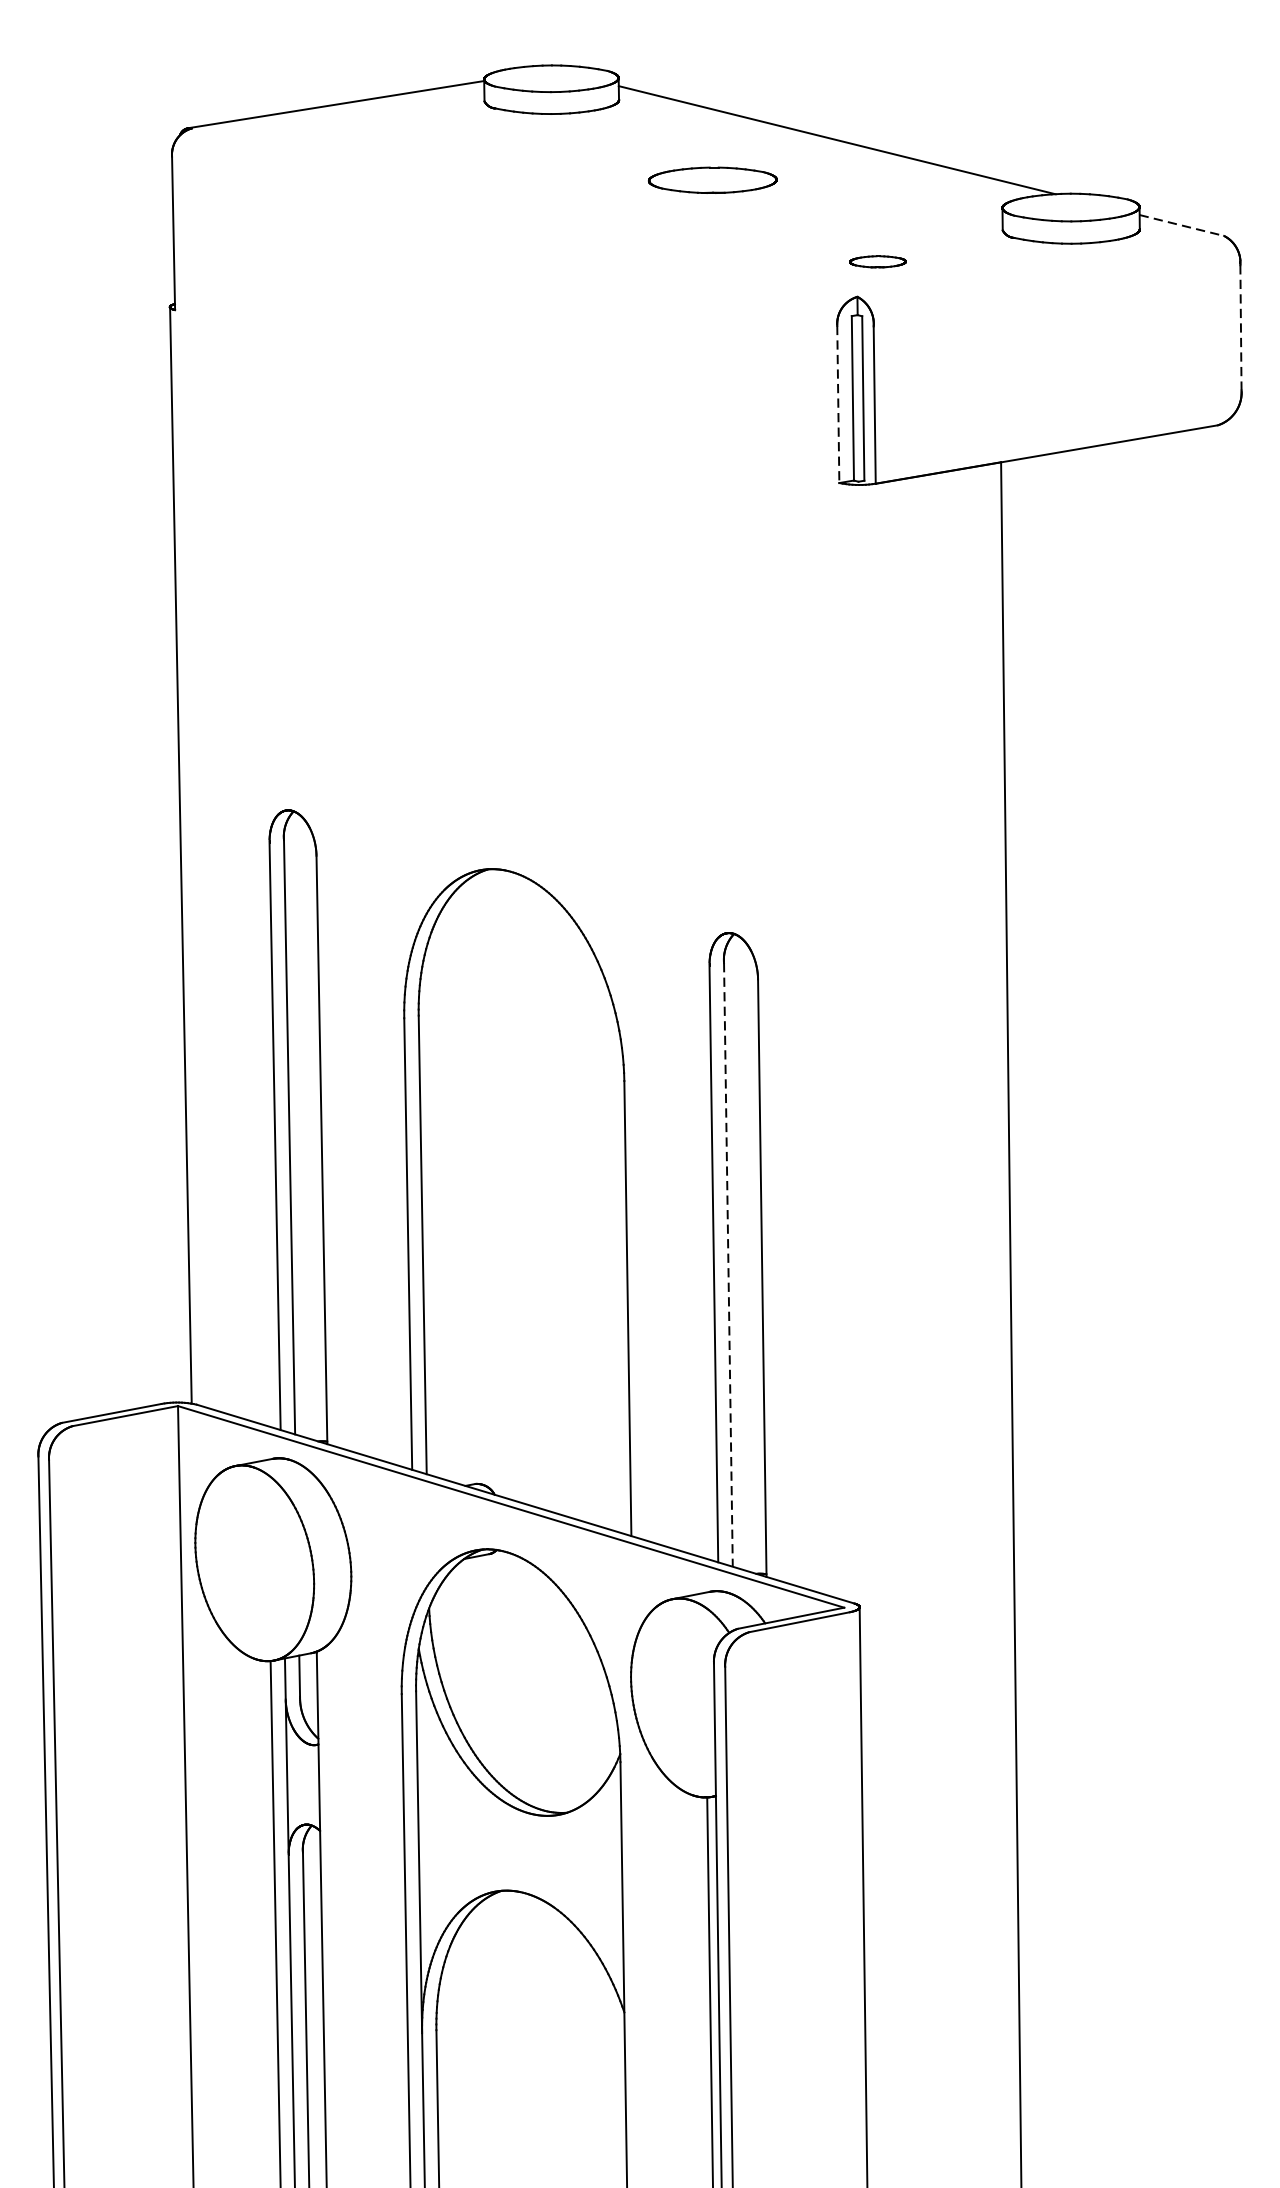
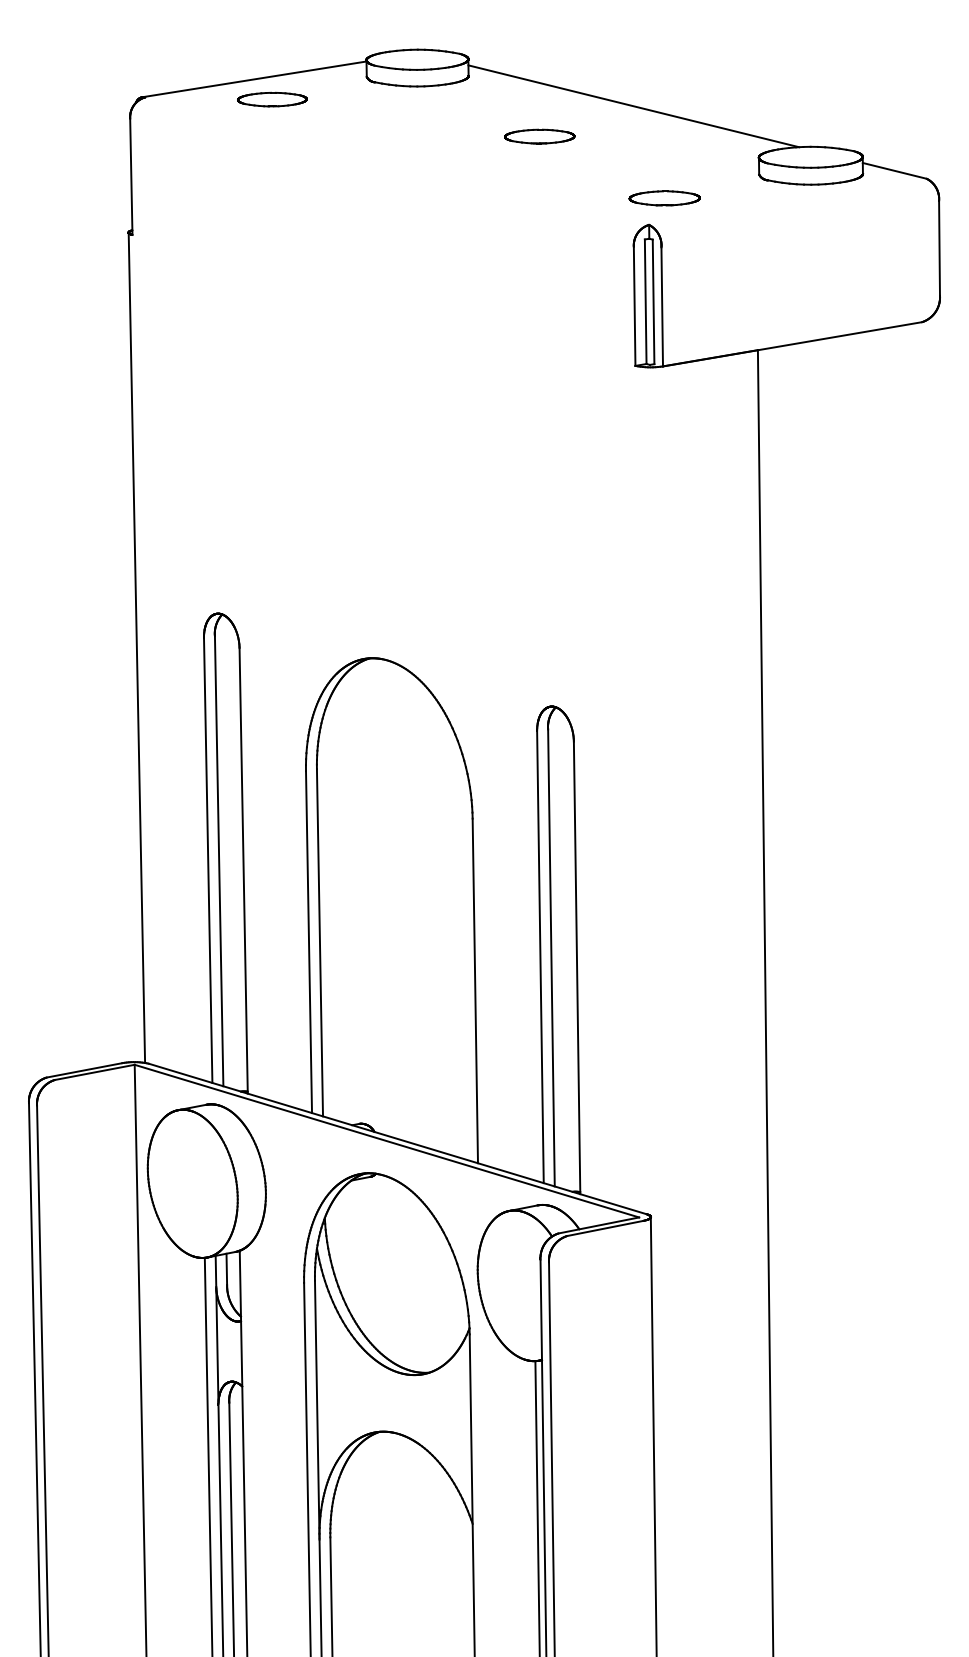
part: (360, 131) -> (272, 99), added
part: (712, 180) -> (539, 136), size x0.71
line: (1181, 224) -> (894, 170), dashed -> solid
part: (877, 261) -> (664, 198), size x1.67
line: (1240, 327) -> (939, 248), dashed -> solid
line: (838, 404) -> (634, 306), dashed -> solid
line: (728, 1264) -> (551, 957), dashed -> solid

